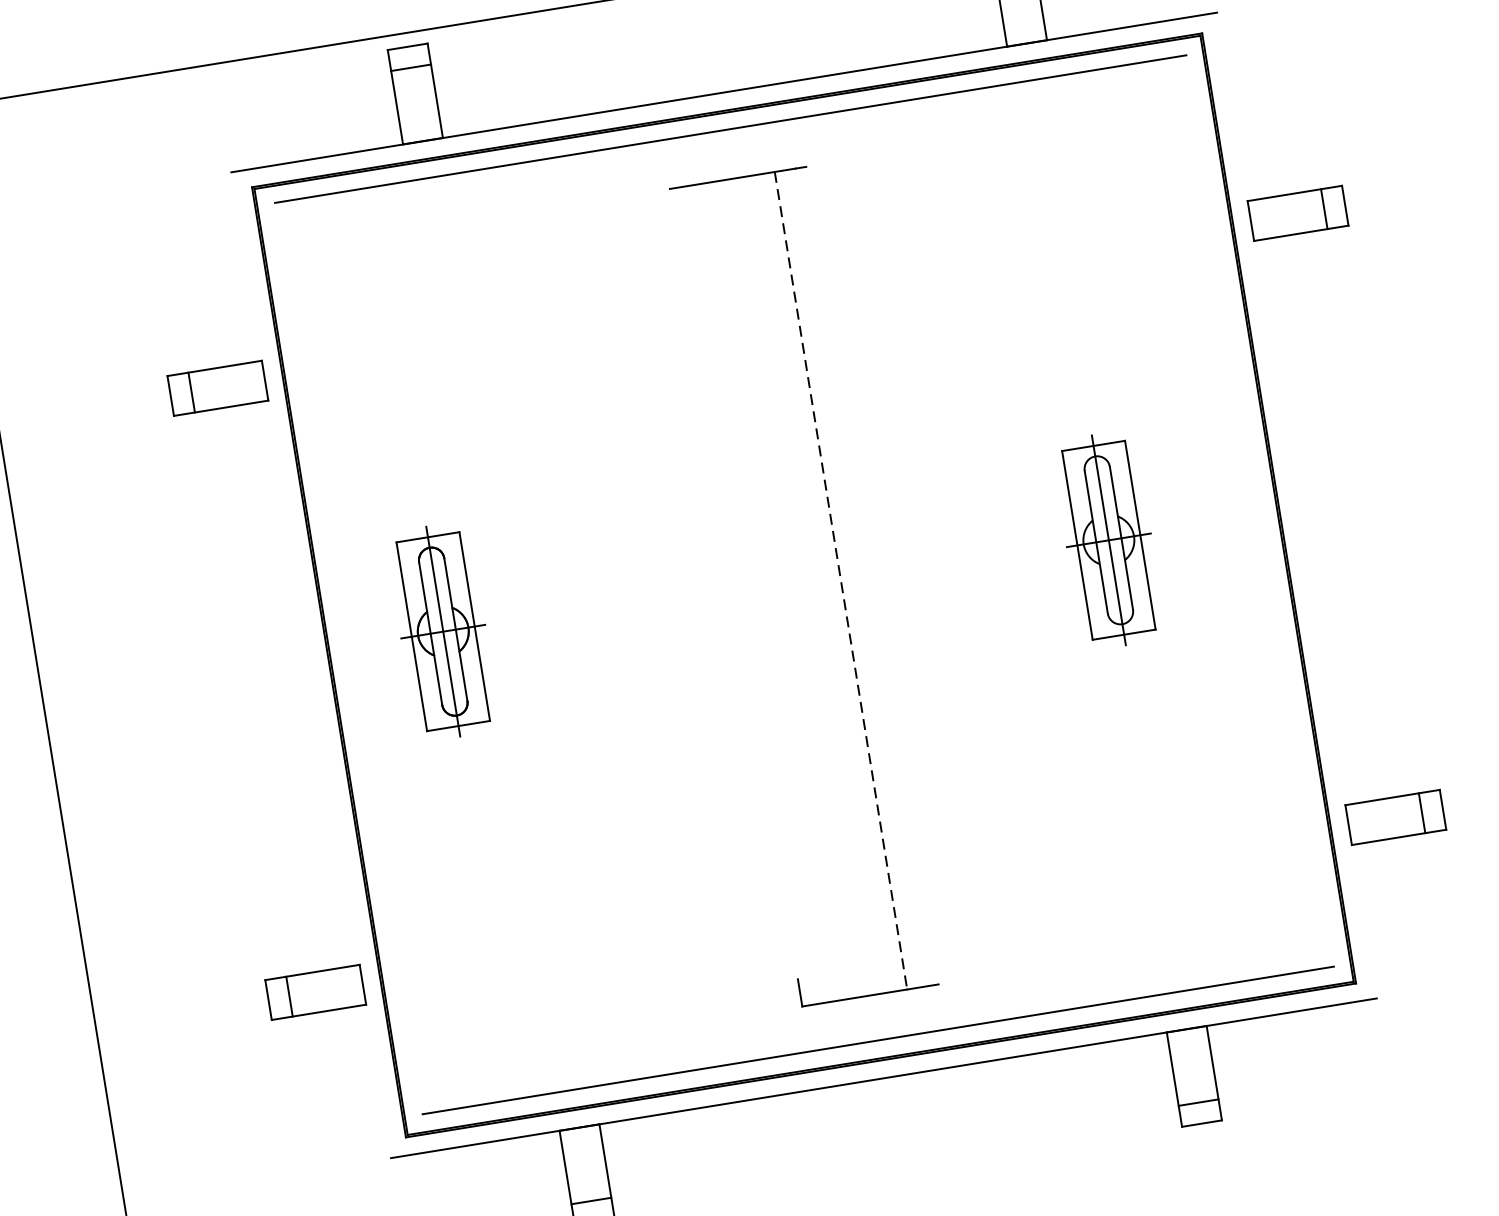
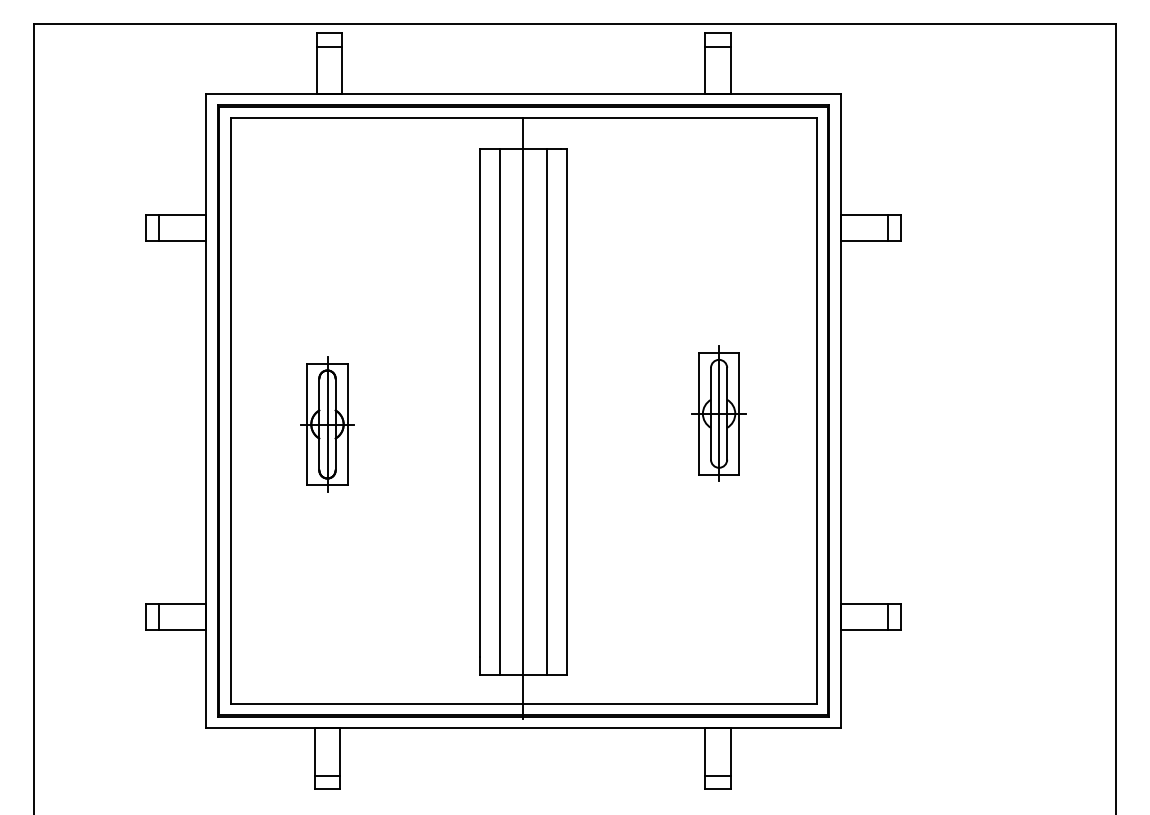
line: (1296, 504) -> (840, 410), added
line: (1259, 510) -> (816, 410), added
line: (872, 574) -> (567, 411), added
line: (841, 581) -> (547, 412), dashed -> solid
line: (733, 583) -> (479, 402), added
line: (767, 591) -> (499, 411), added
line: (806, 596) -> (523, 418), added
part: (443, 631) -> (327, 424), moved
line: (348, 658) -> (230, 410), added
line: (311, 664) -> (206, 410), added

